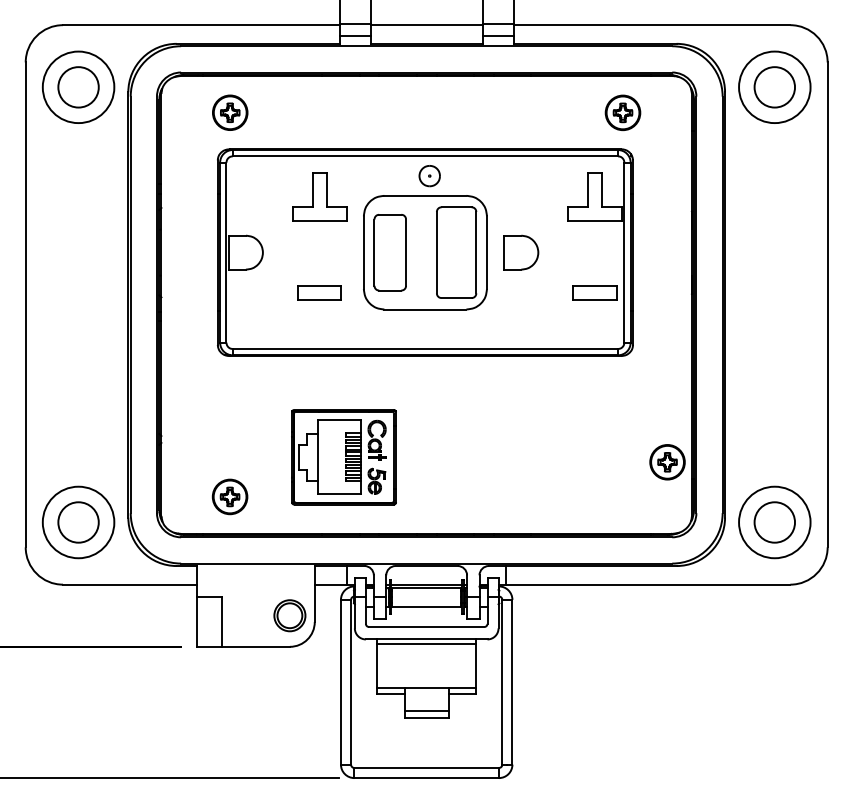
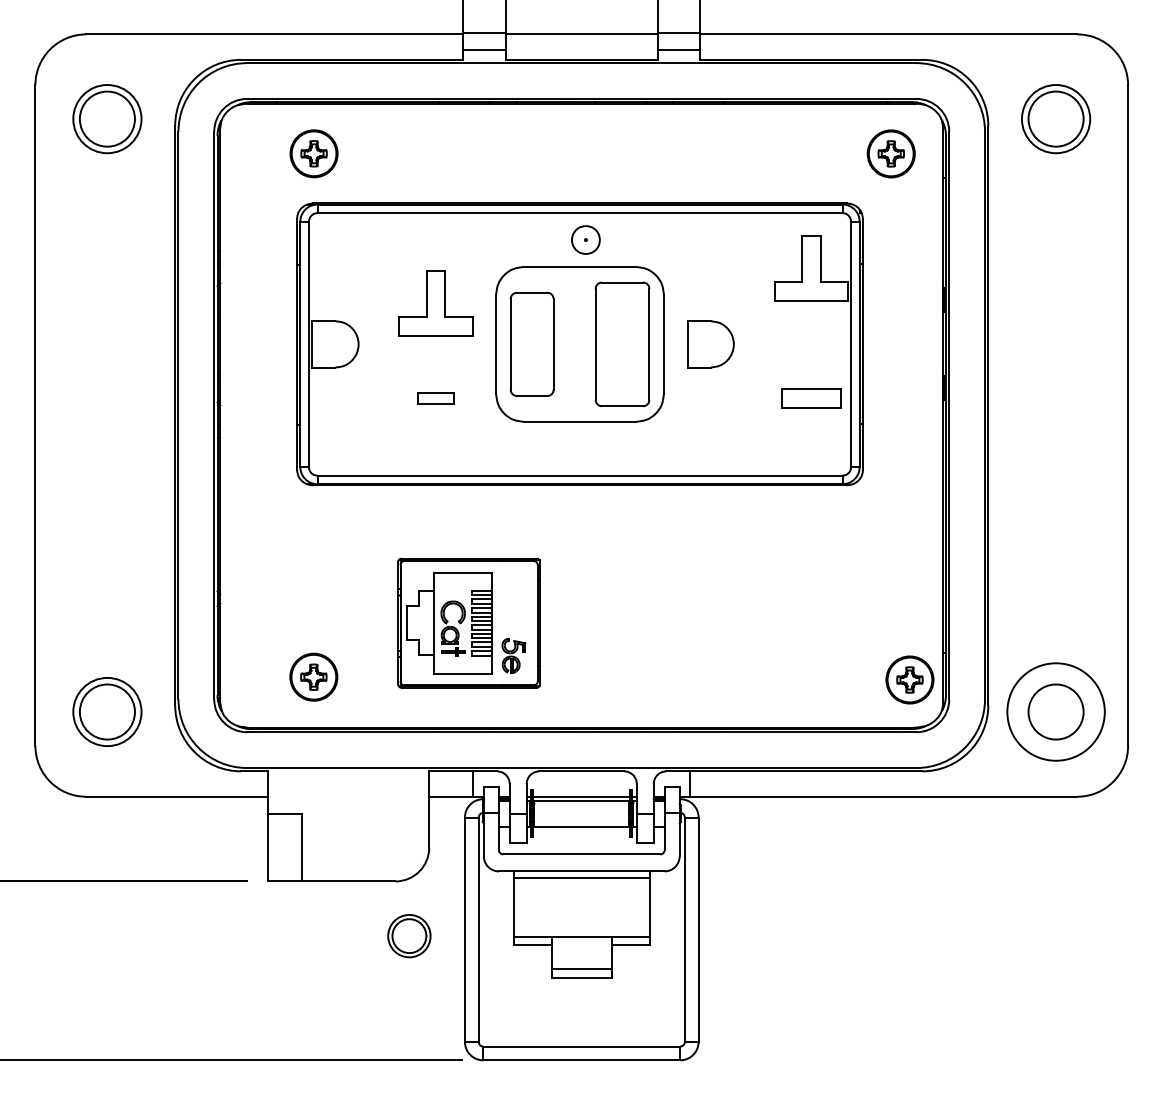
circle: (78, 86) -> (107, 118), size x0.7
circle: (774, 86) -> (1055, 118), size x0.7
part: (622, 112) -> (890, 153), moved
part: (319, 196) -> (435, 303), moved
part: (319, 292) -> (435, 398), size x0.6
part: (376, 440) -> (452, 628), moved
part: (667, 461) -> (909, 679), moved
circle: (78, 522) -> (107, 711), size x0.7
part: (289, 616) -> (409, 936), moved

